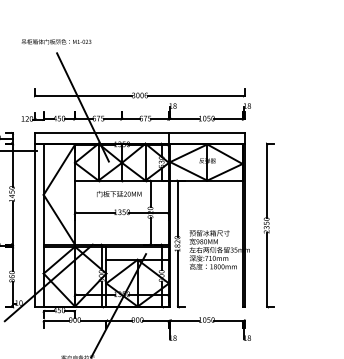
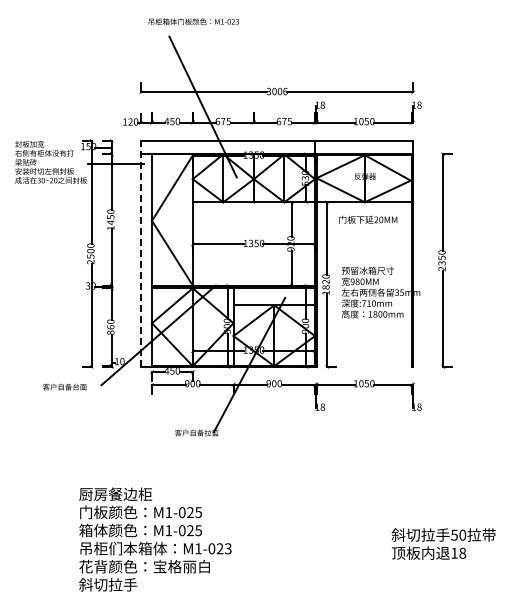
text: (56, 41) -> (193, 21), moved
text: (119, 193) -> (368, 219), moved
line: (35, 219) -> (141, 253), solid -> dashed

